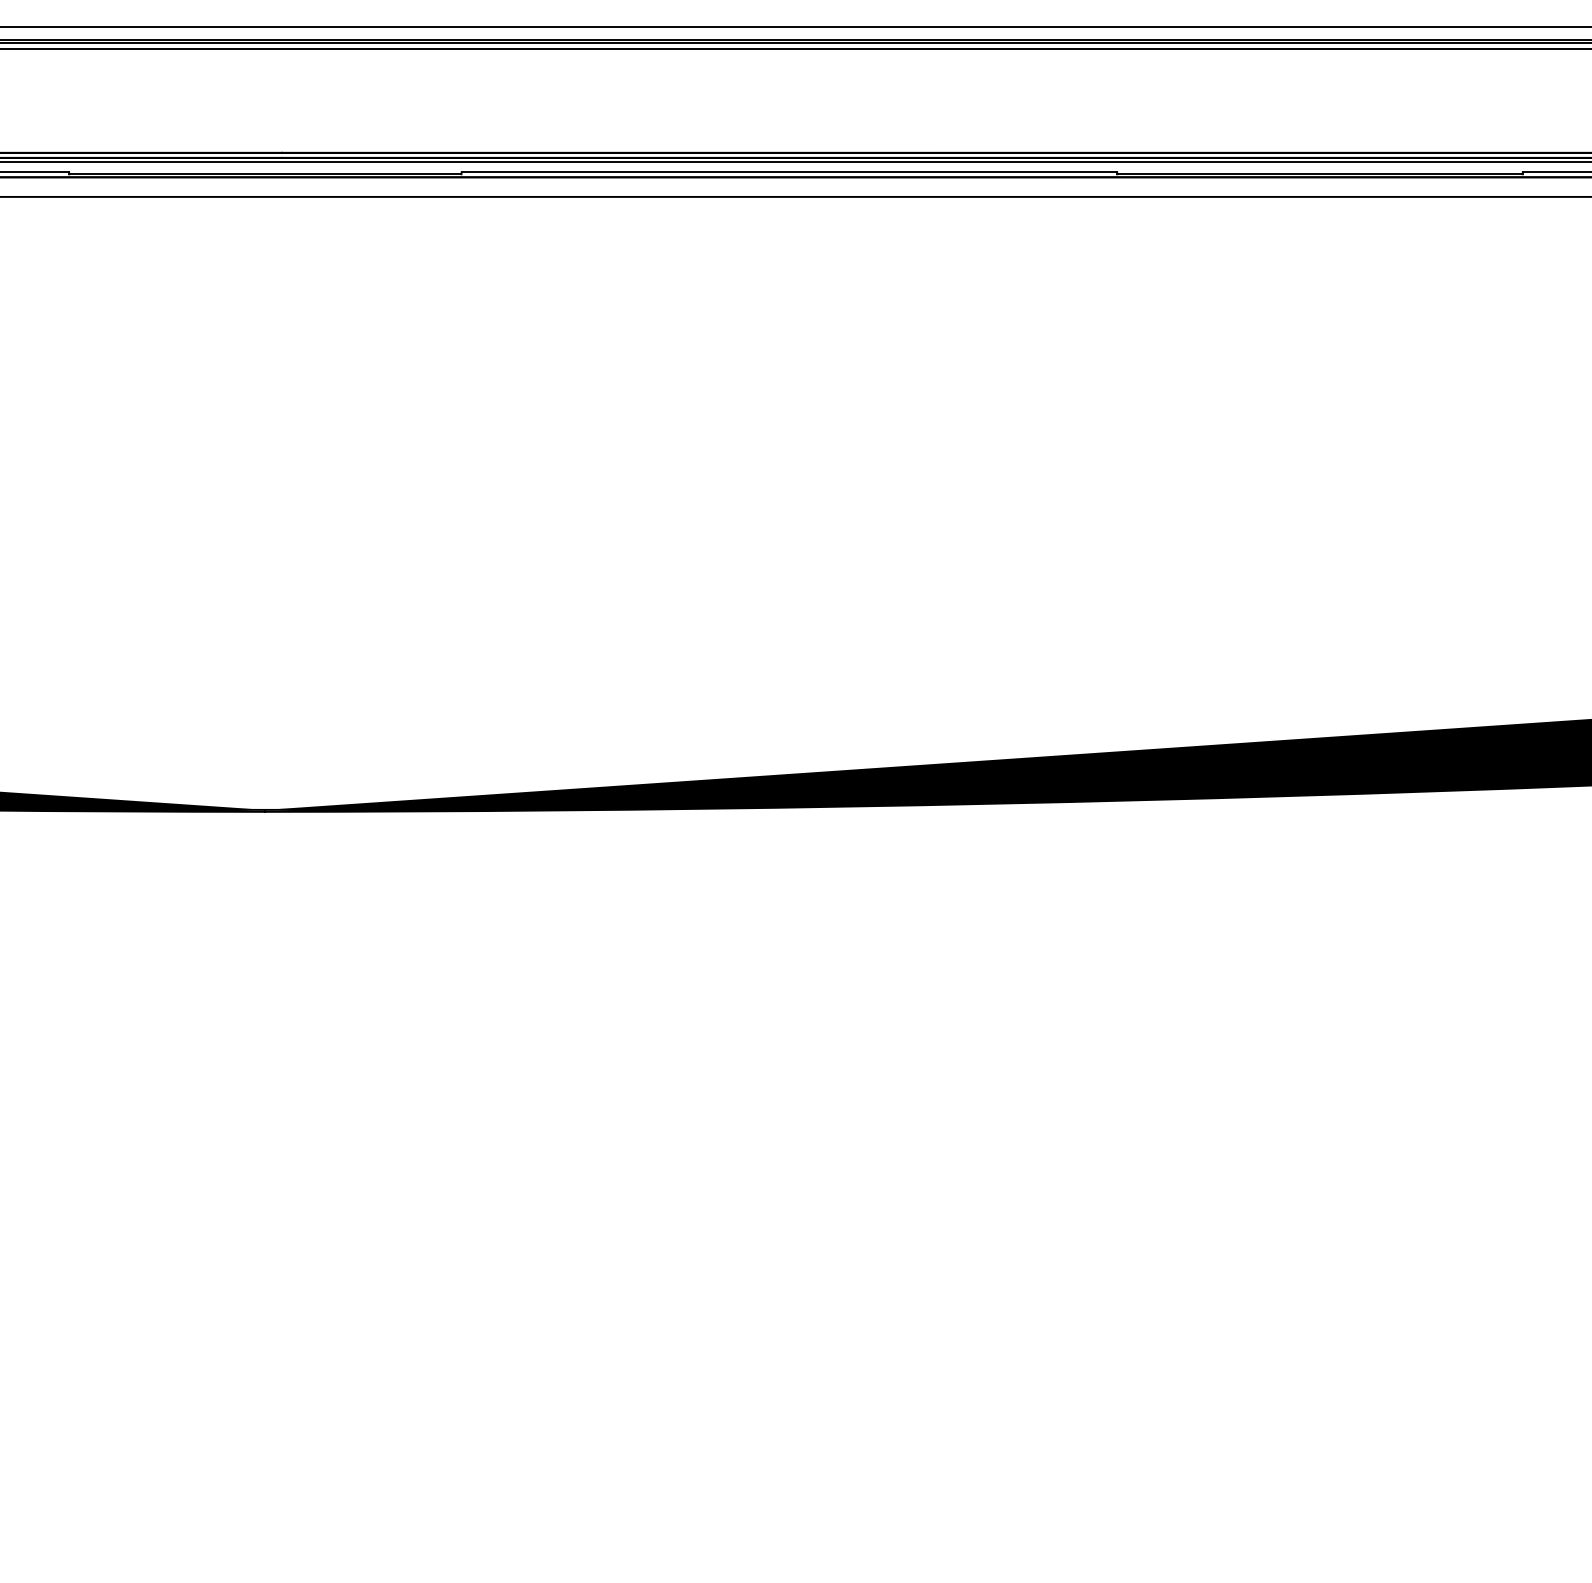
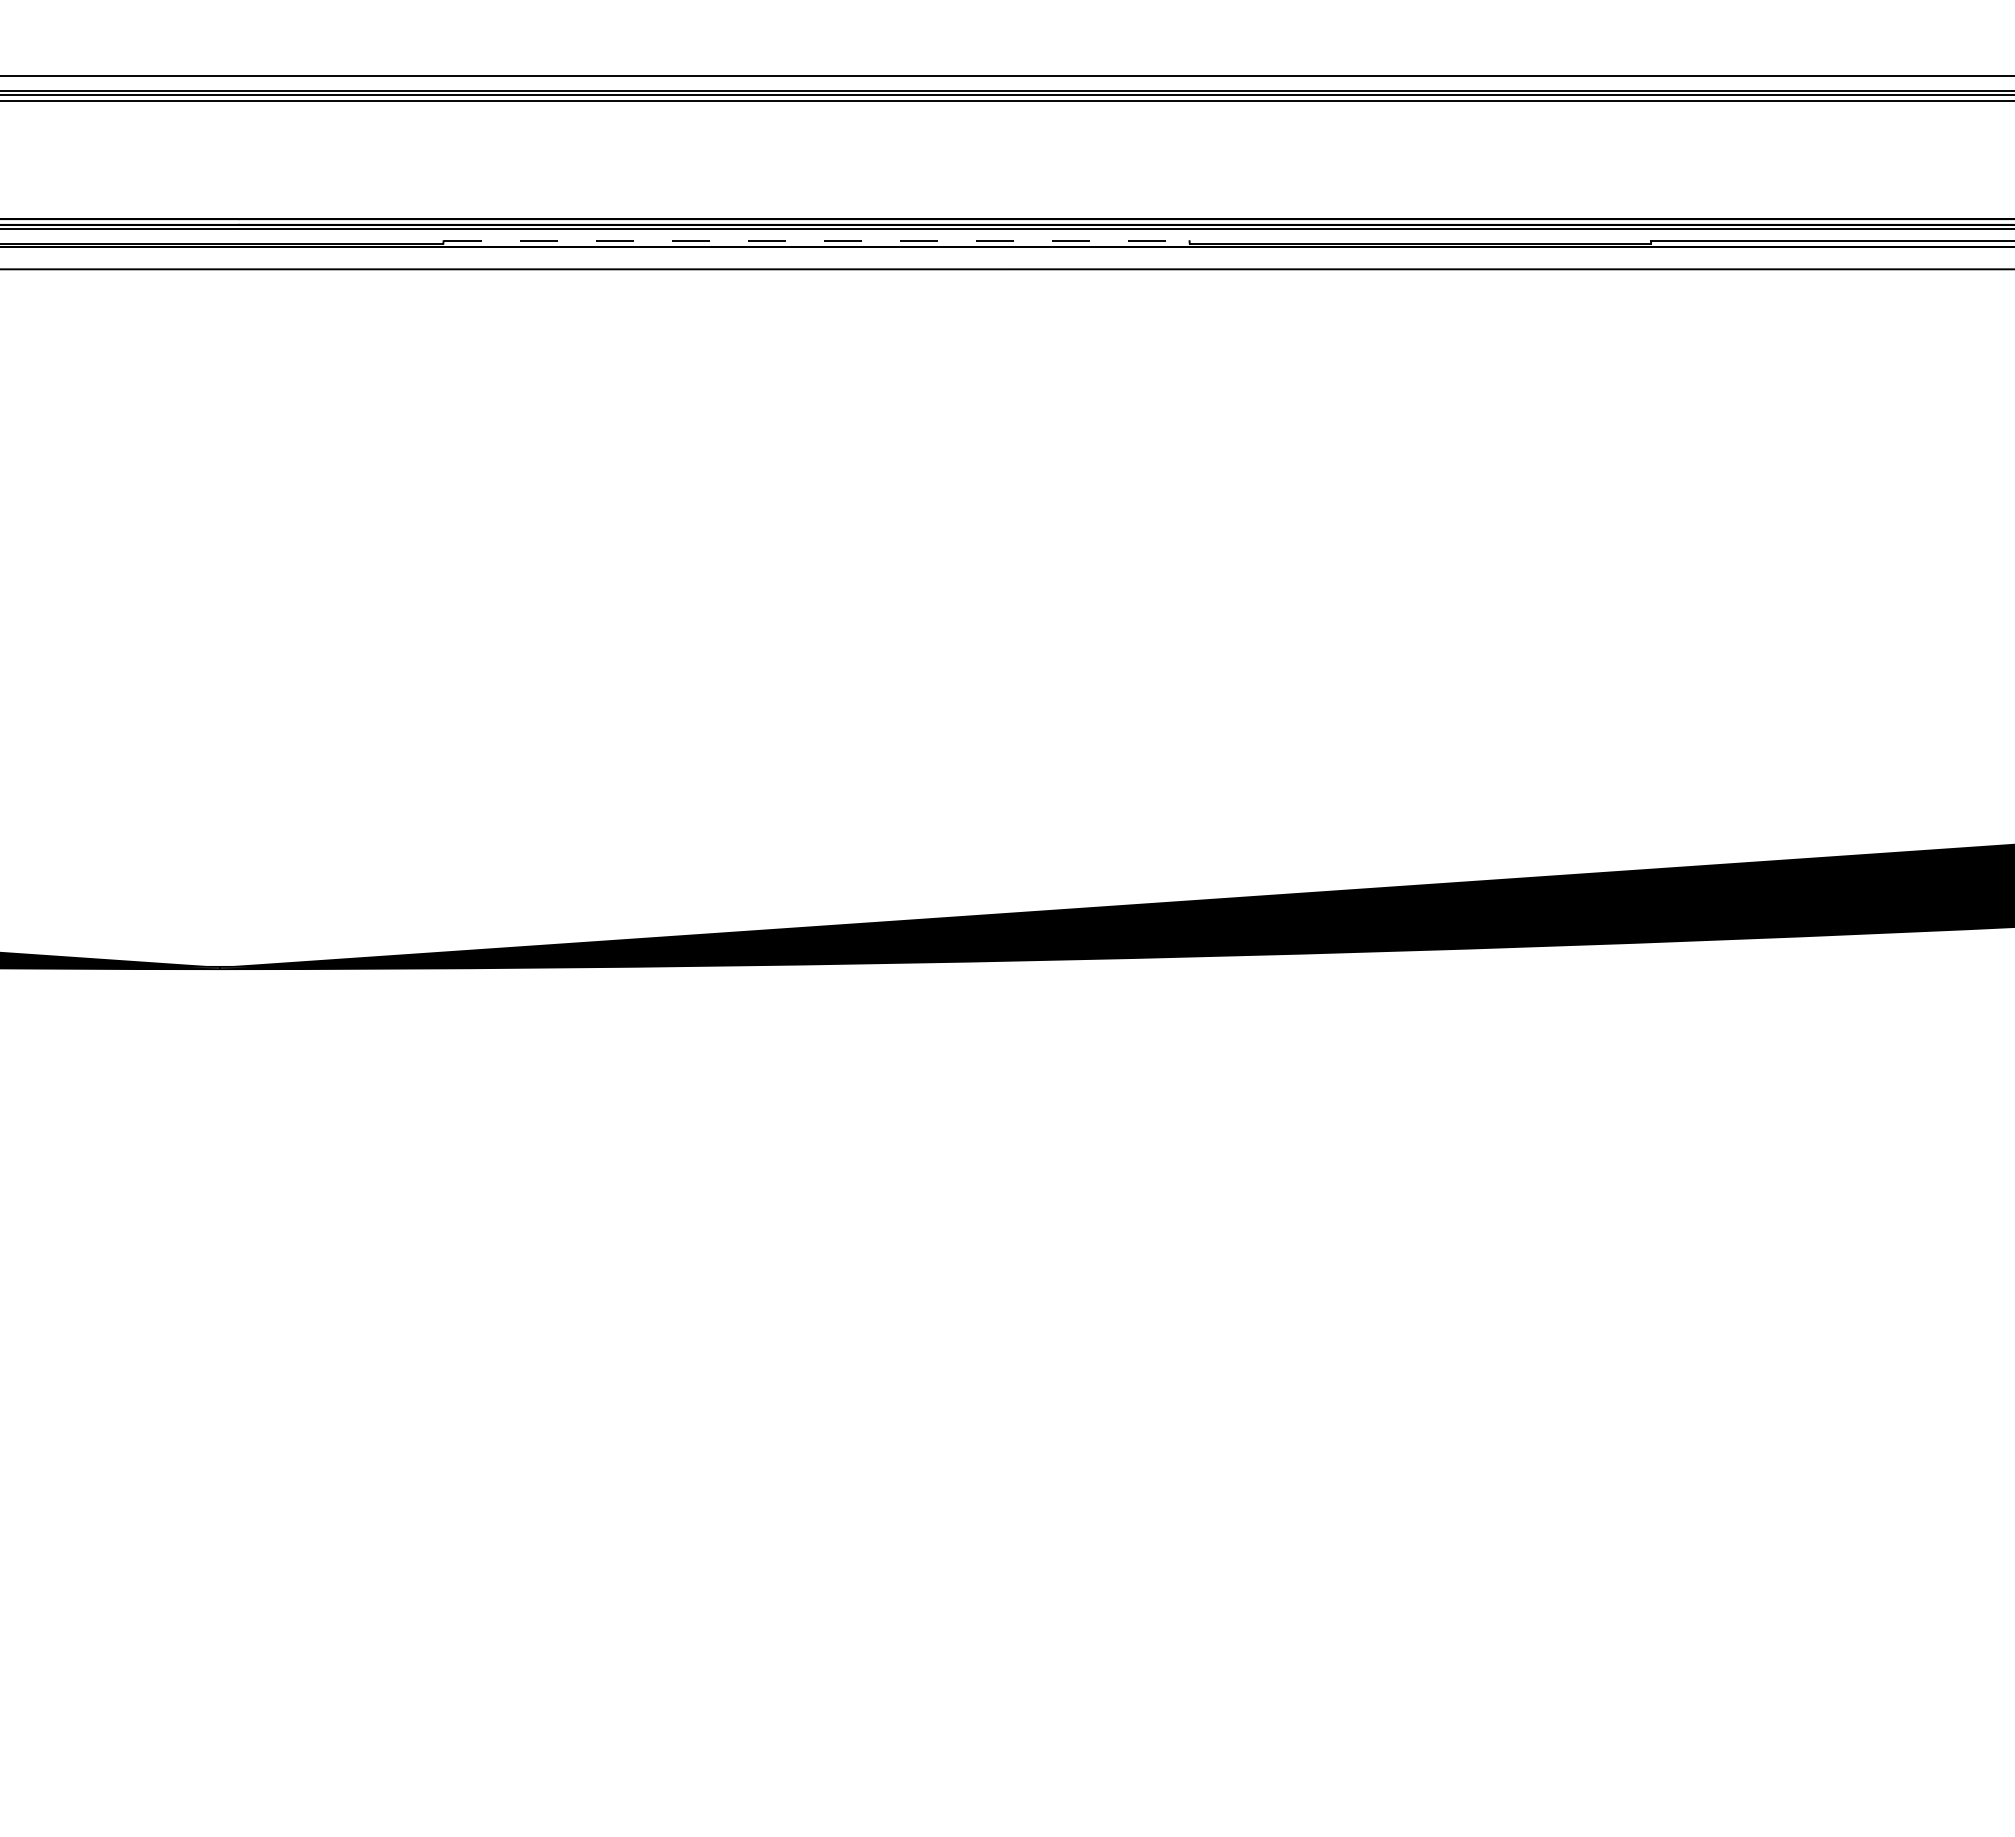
line: (789, 172) -> (816, 241), solid -> dashed

